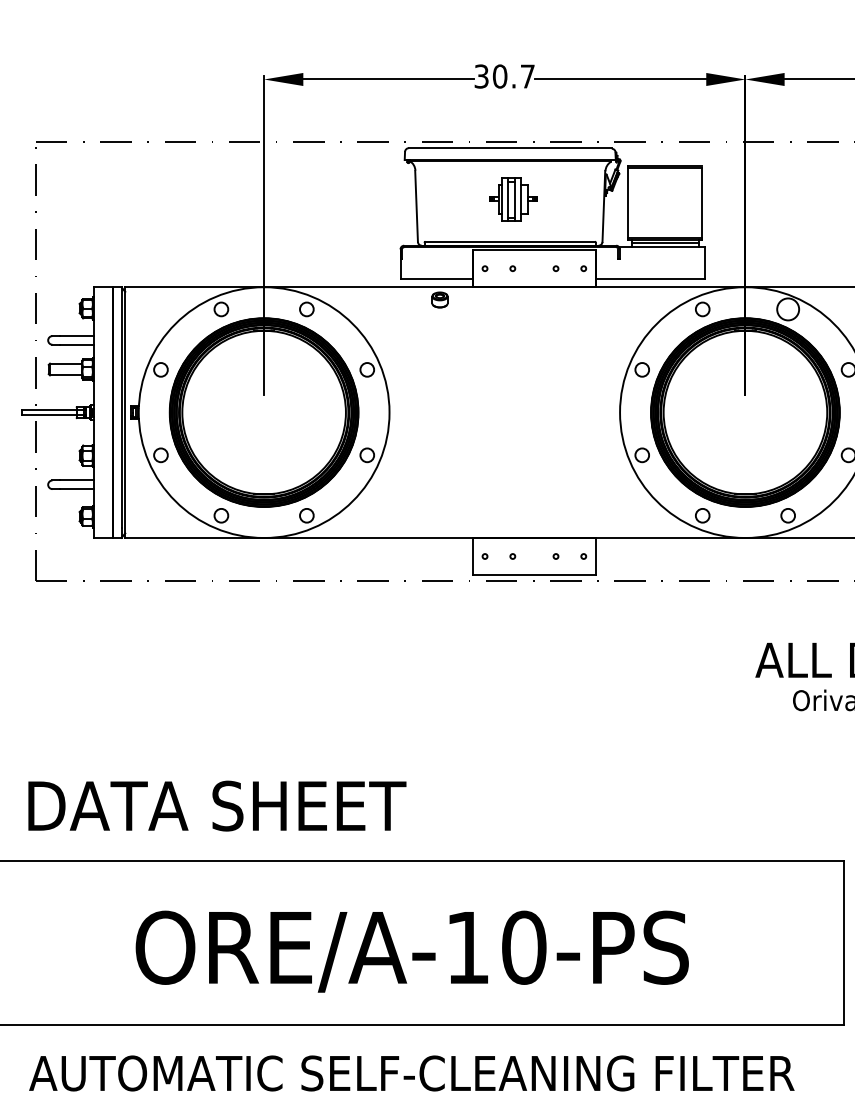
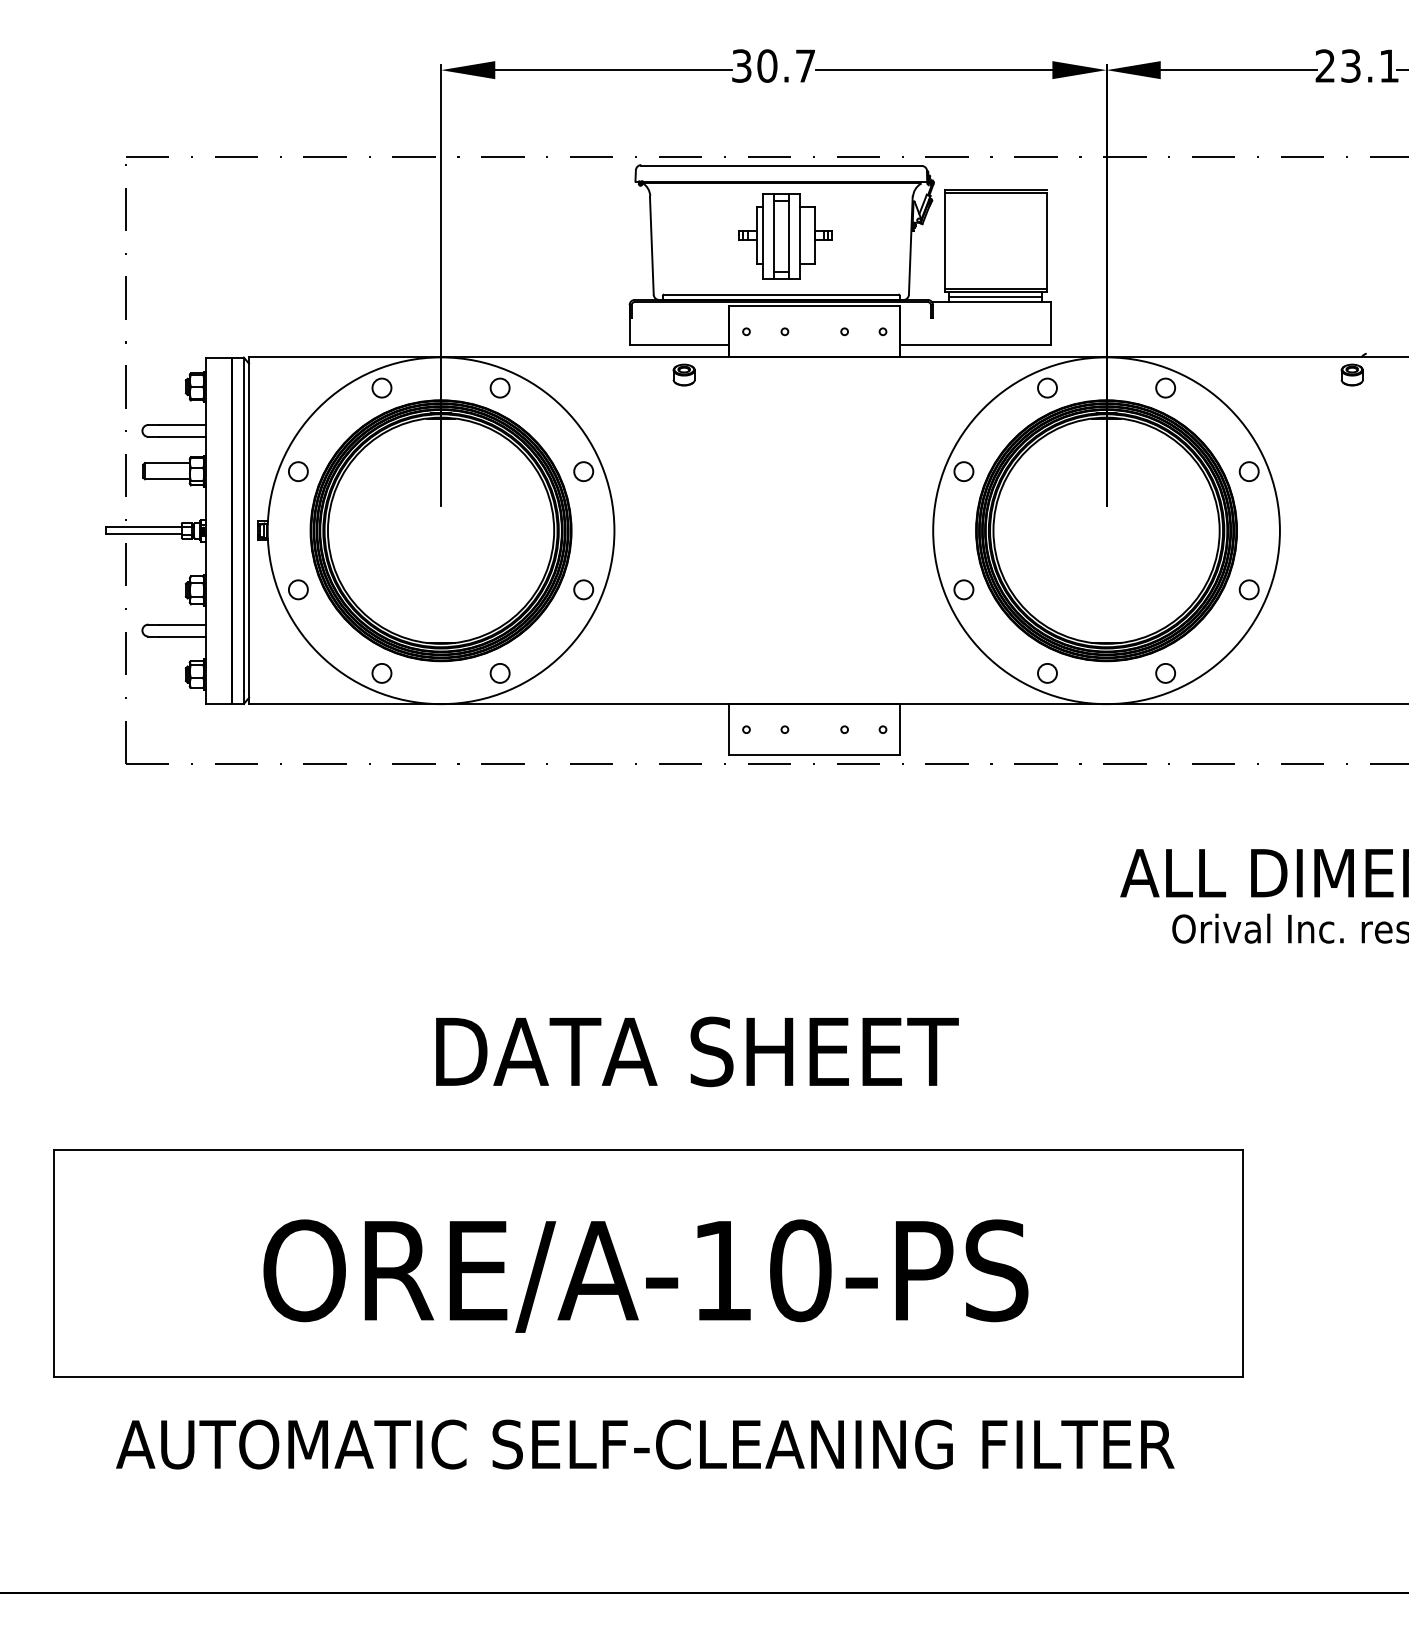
part: (513, 199) -> (785, 236), size x1.43
circle: (788, 309) -> (1165, 387), size x0.62
text: (217, 805) -> (697, 1051), moved

